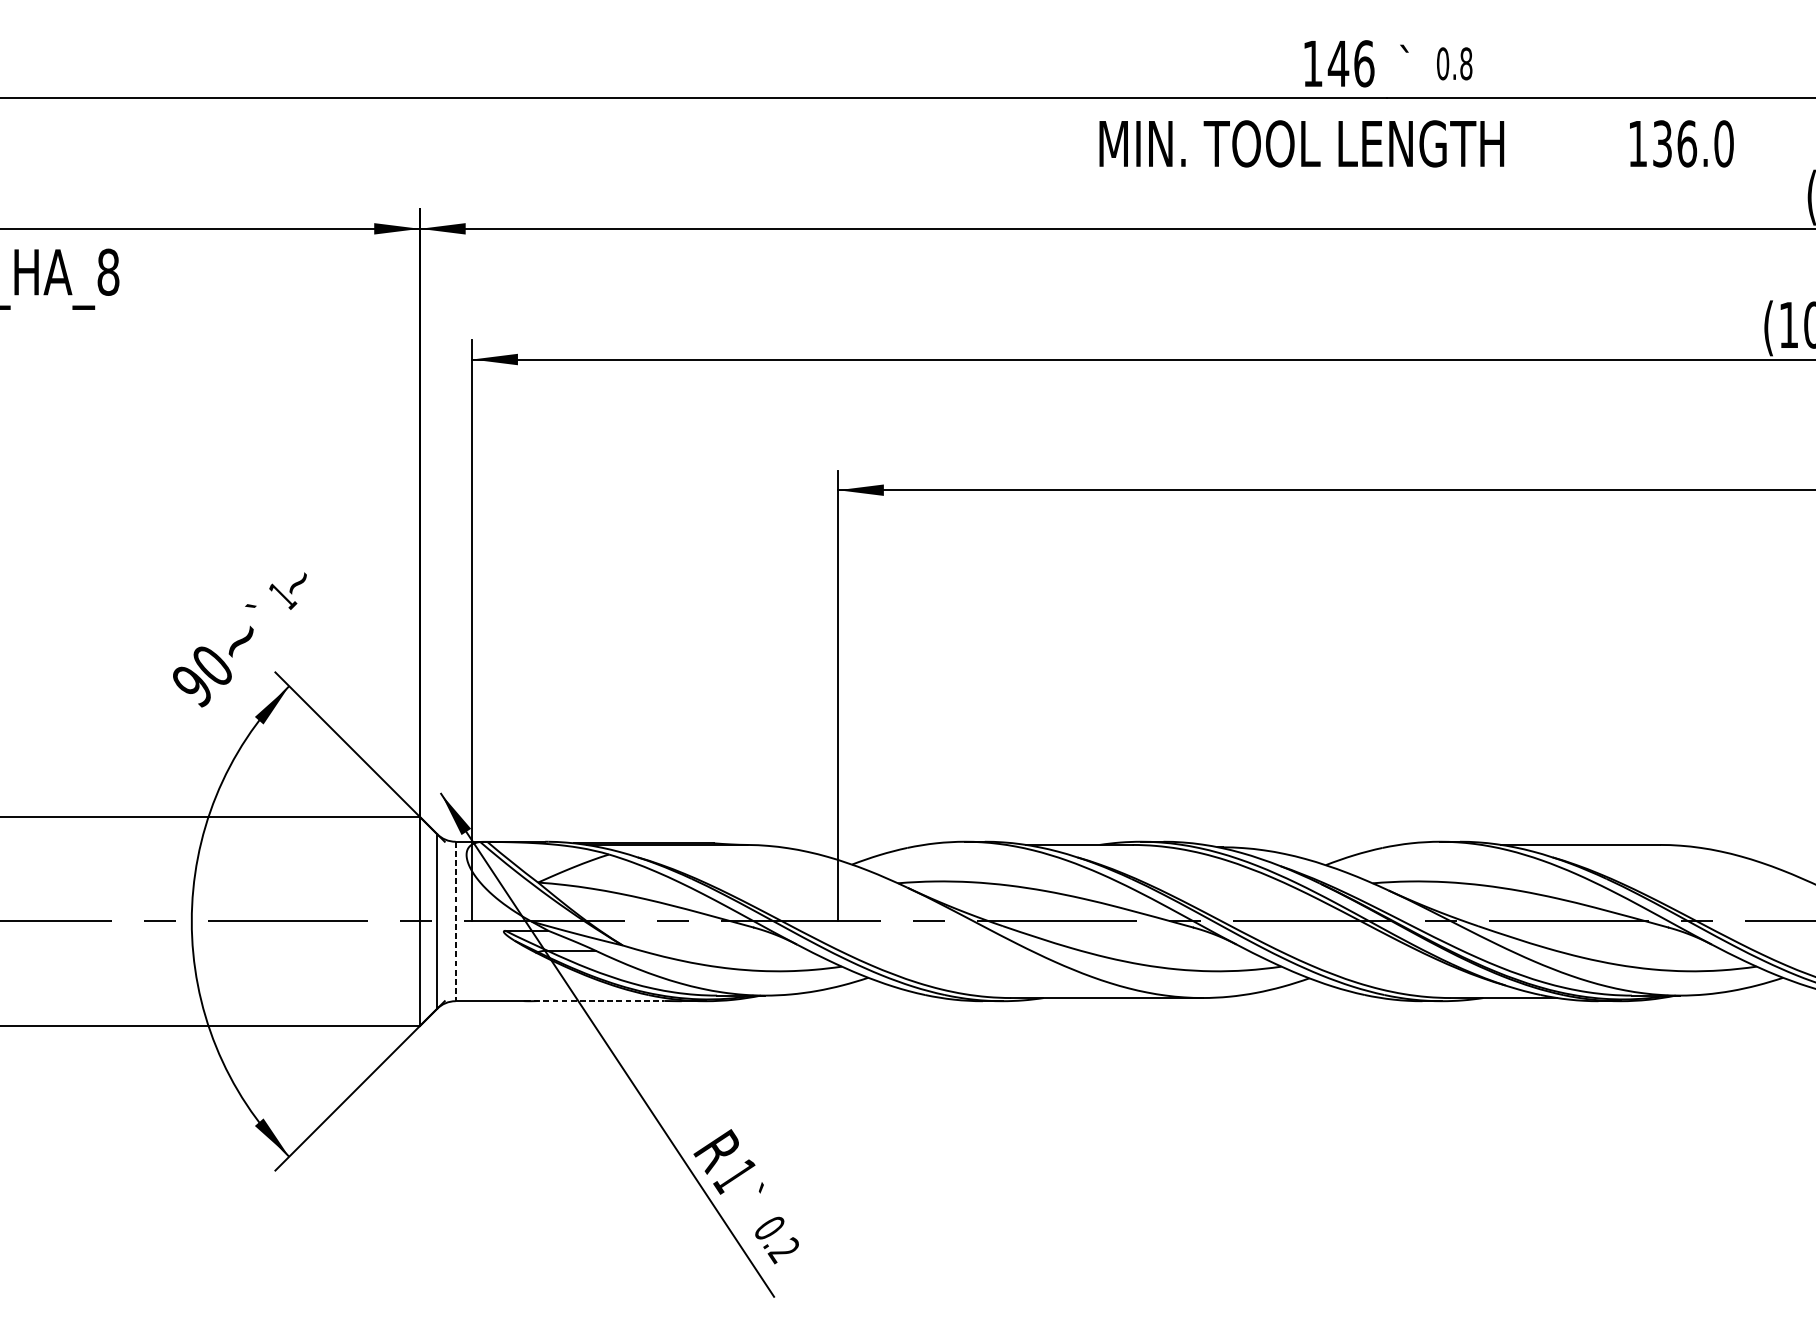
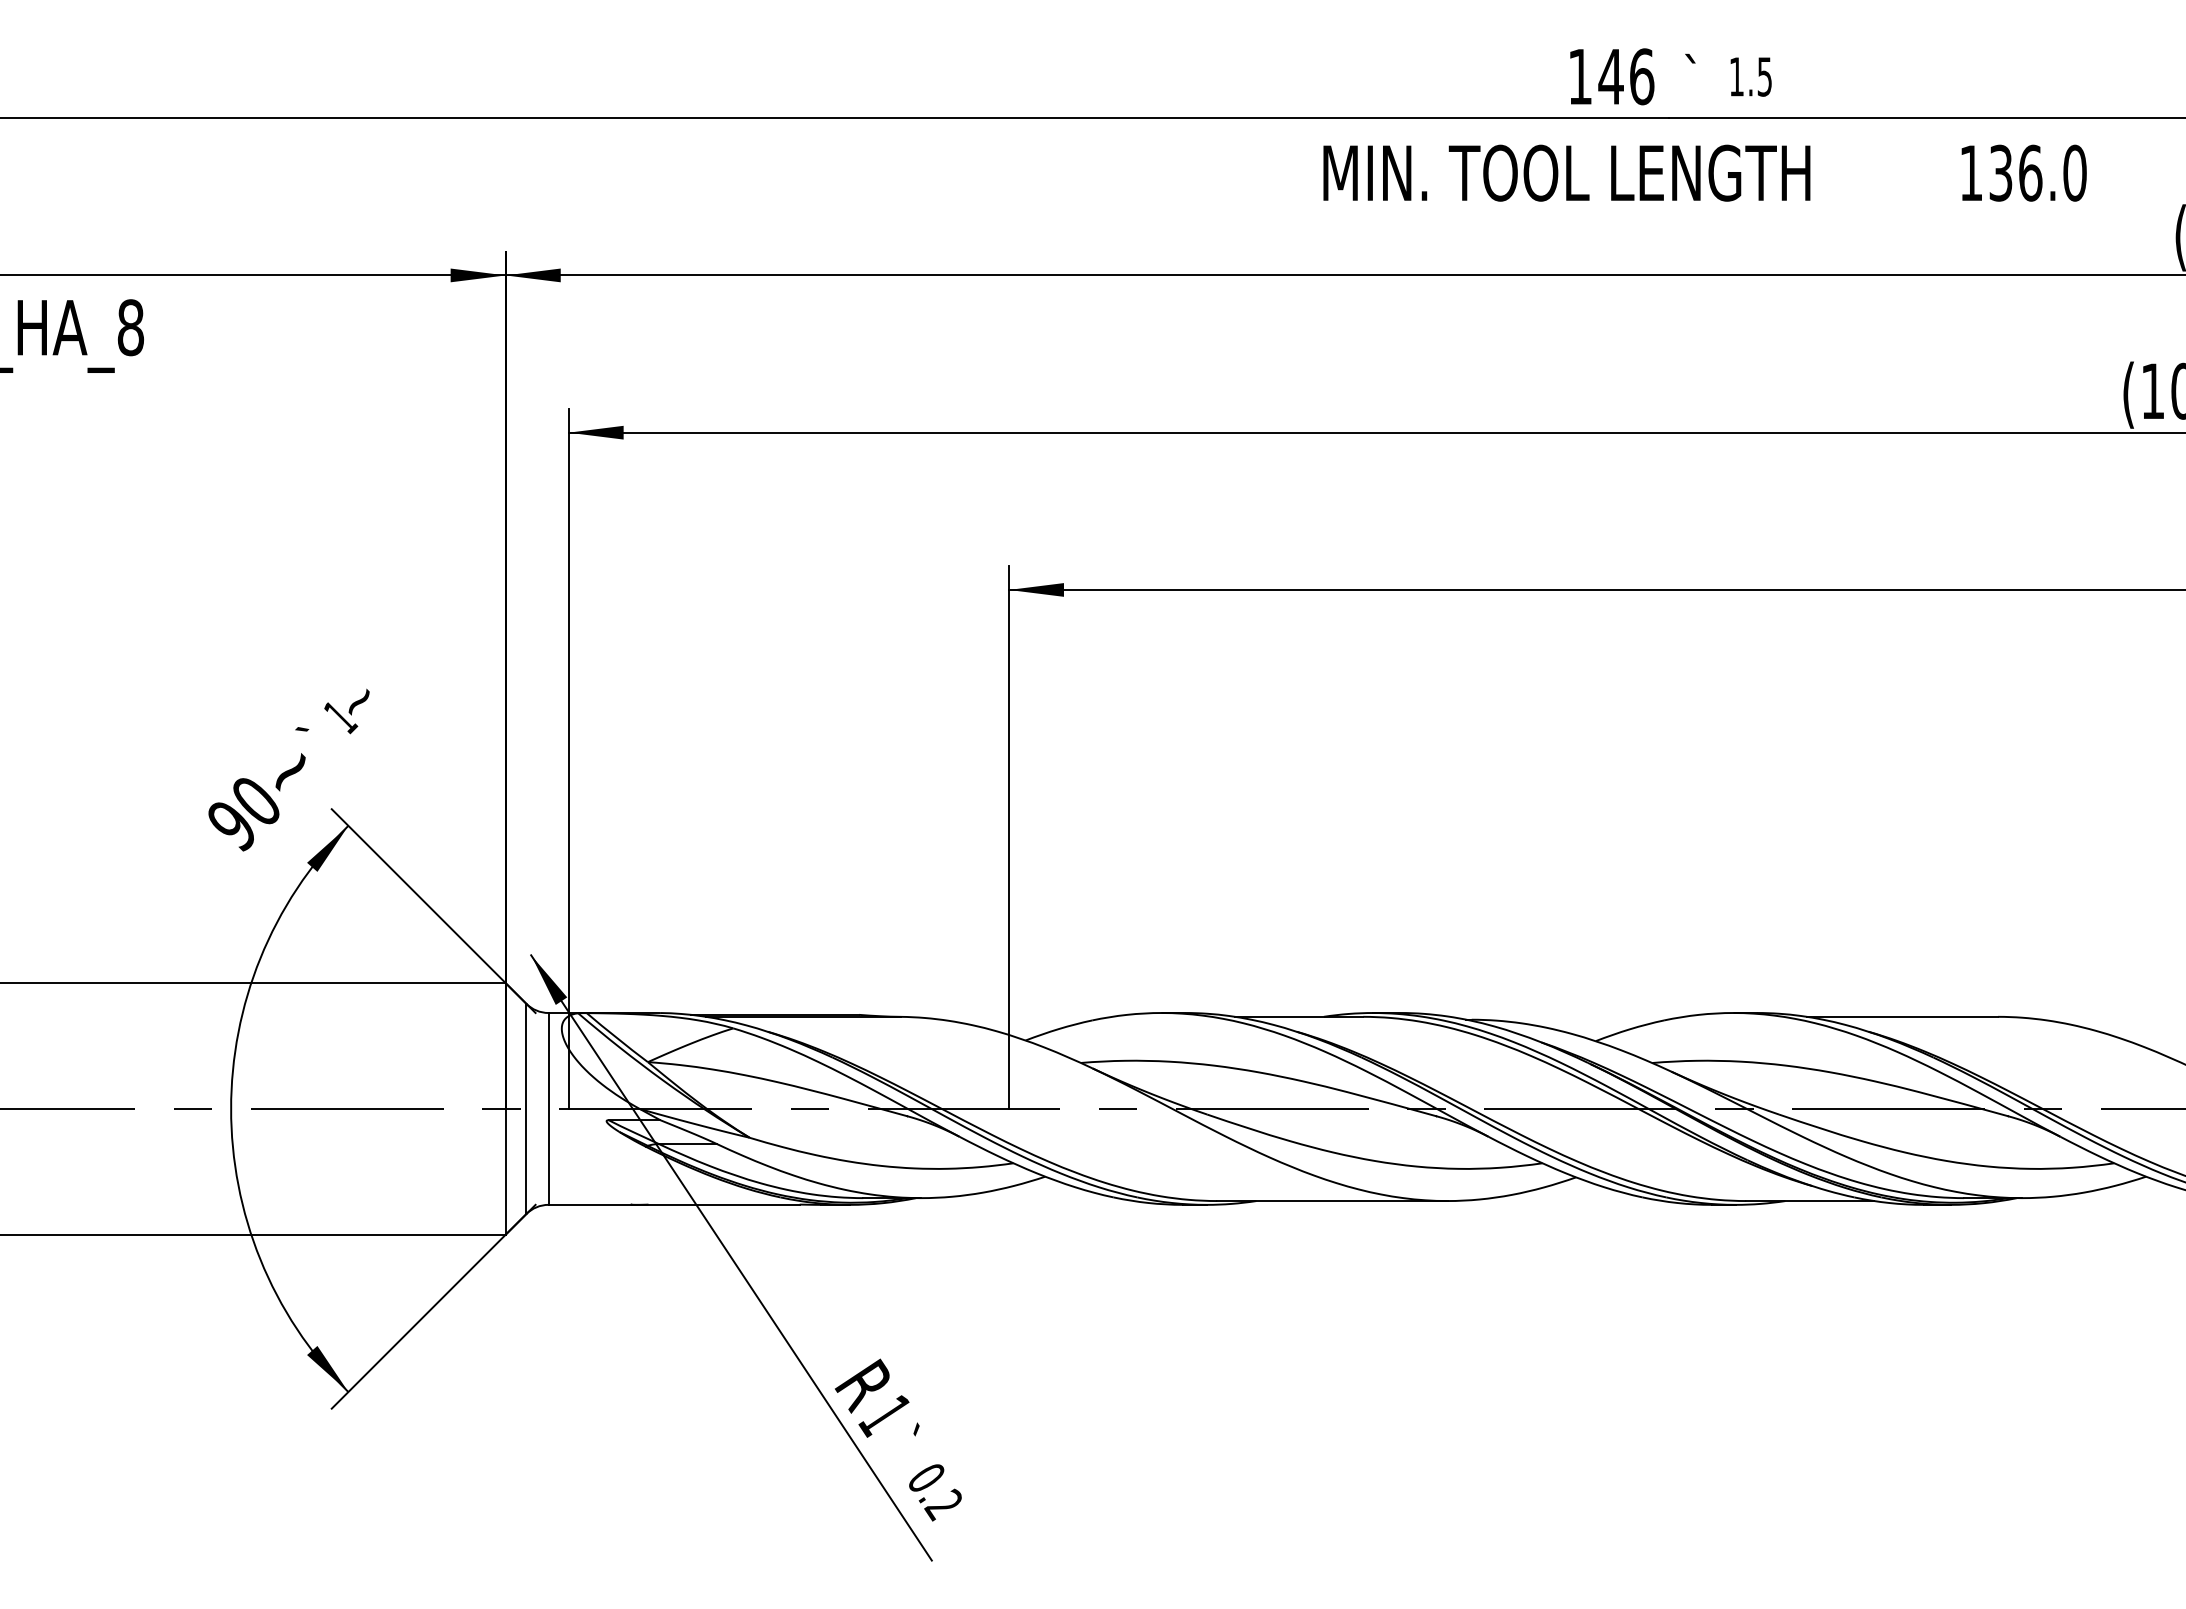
text: (1454, 63) -> (1750, 76), 0.8 -> 1.5
line: (455, 921) -> (548, 1108), dashed -> solid
line: (594, 1000) -> (715, 1204), dashed -> solid

